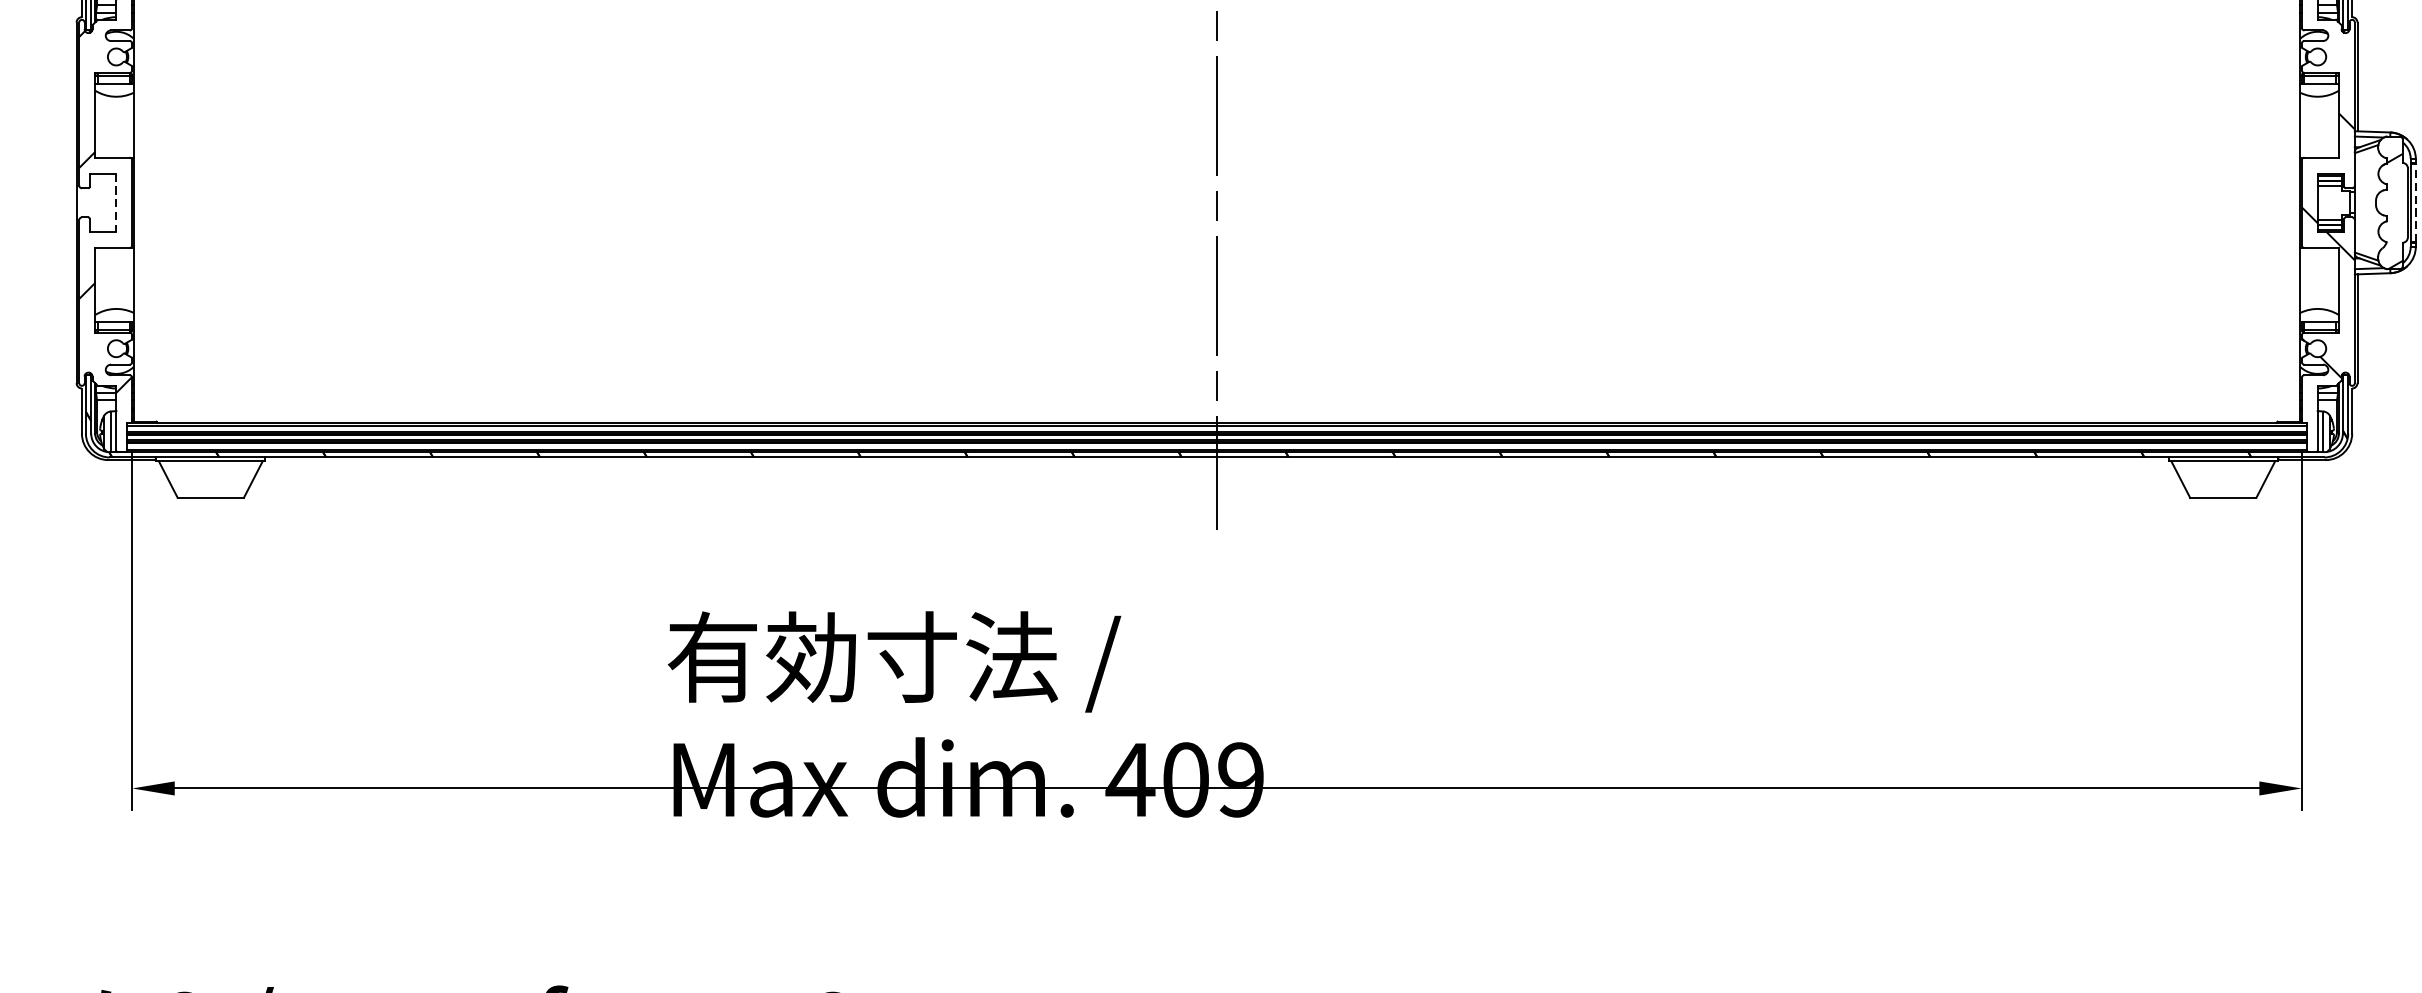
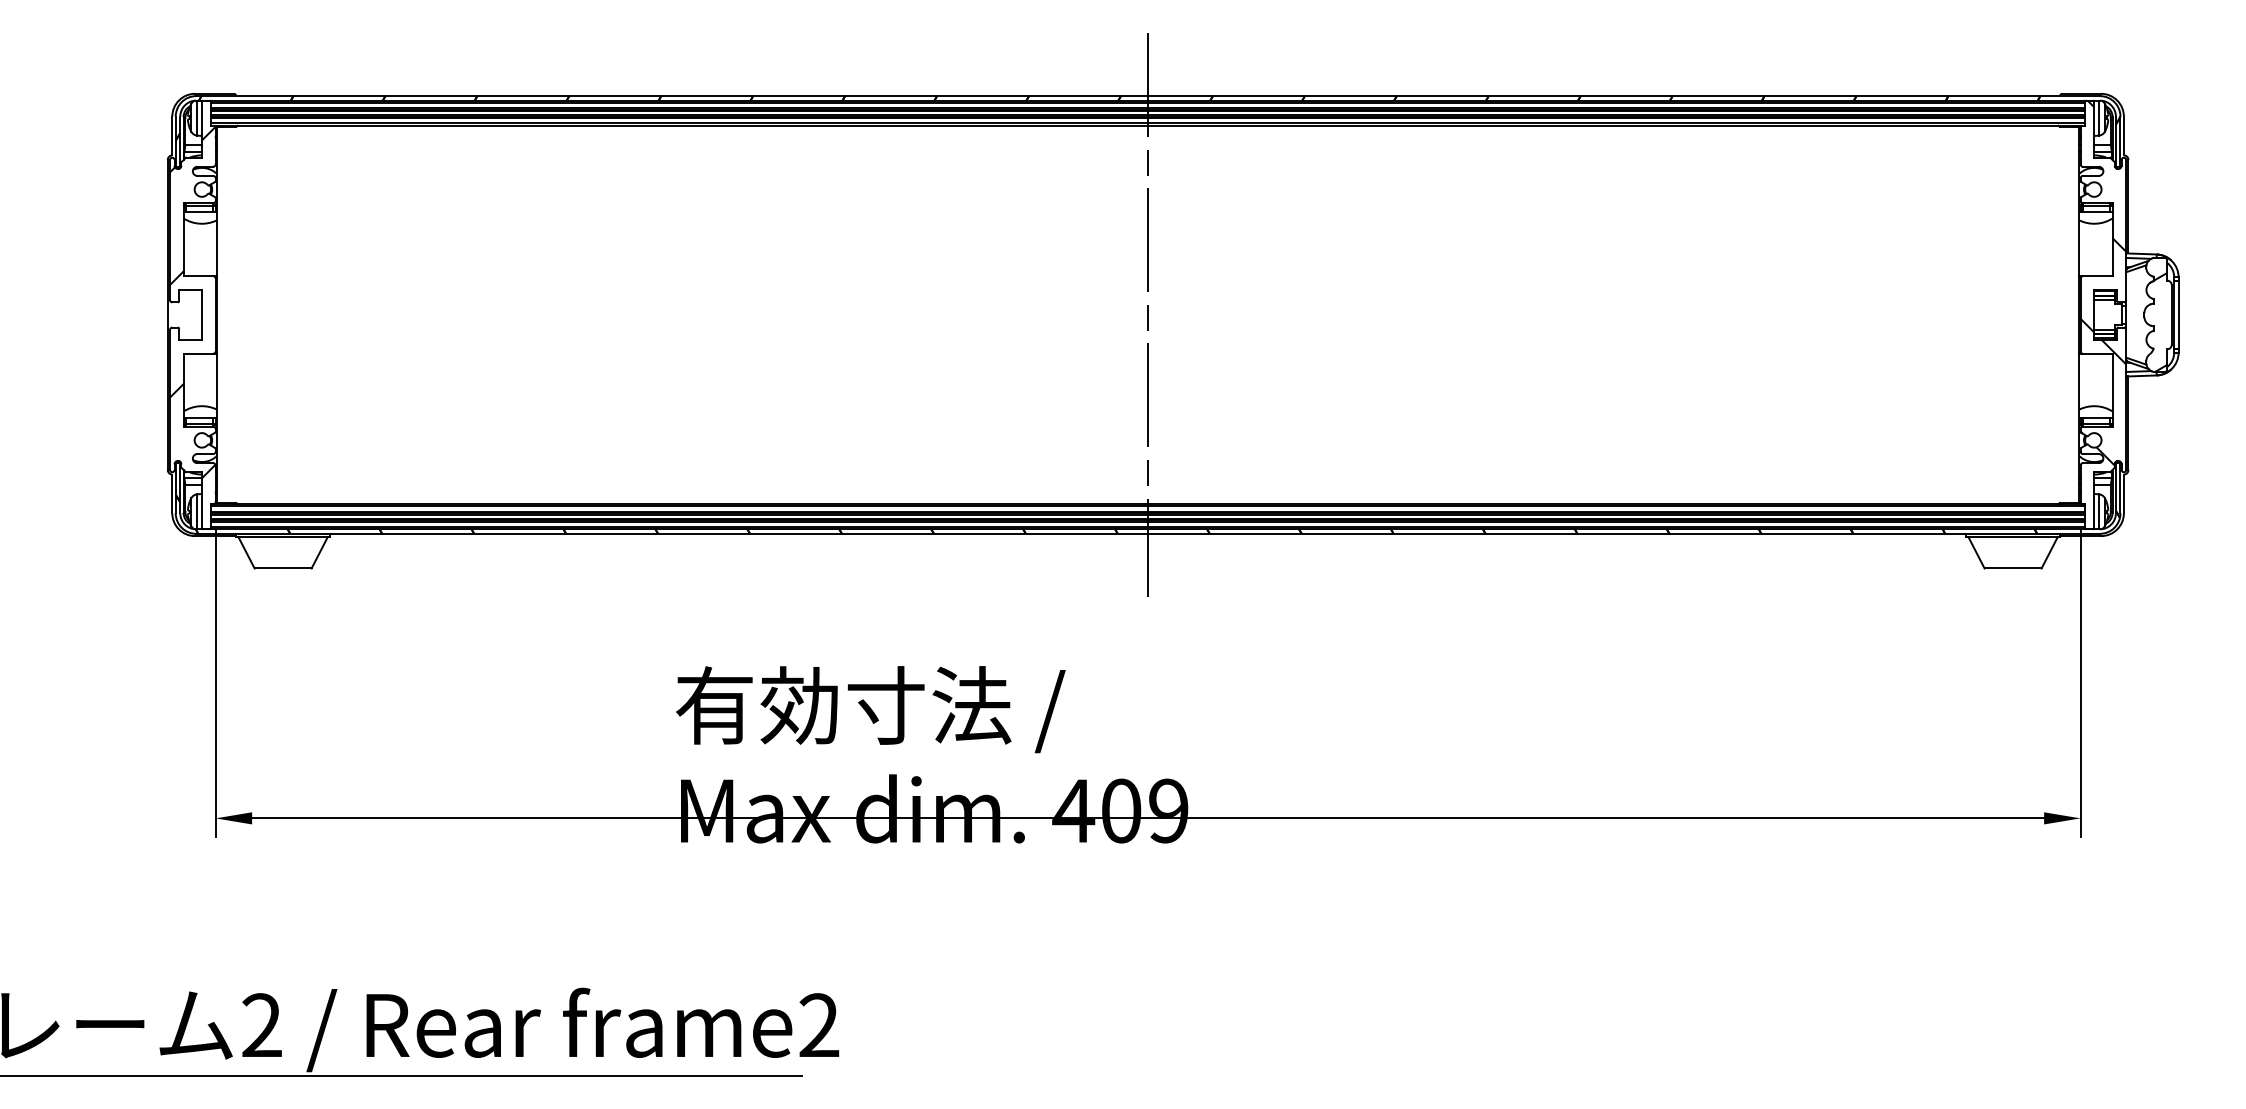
line: (2415, 202) -> (2178, 314), dashed -> solid
line: (115, 203) -> (201, 315), dashed -> solid

